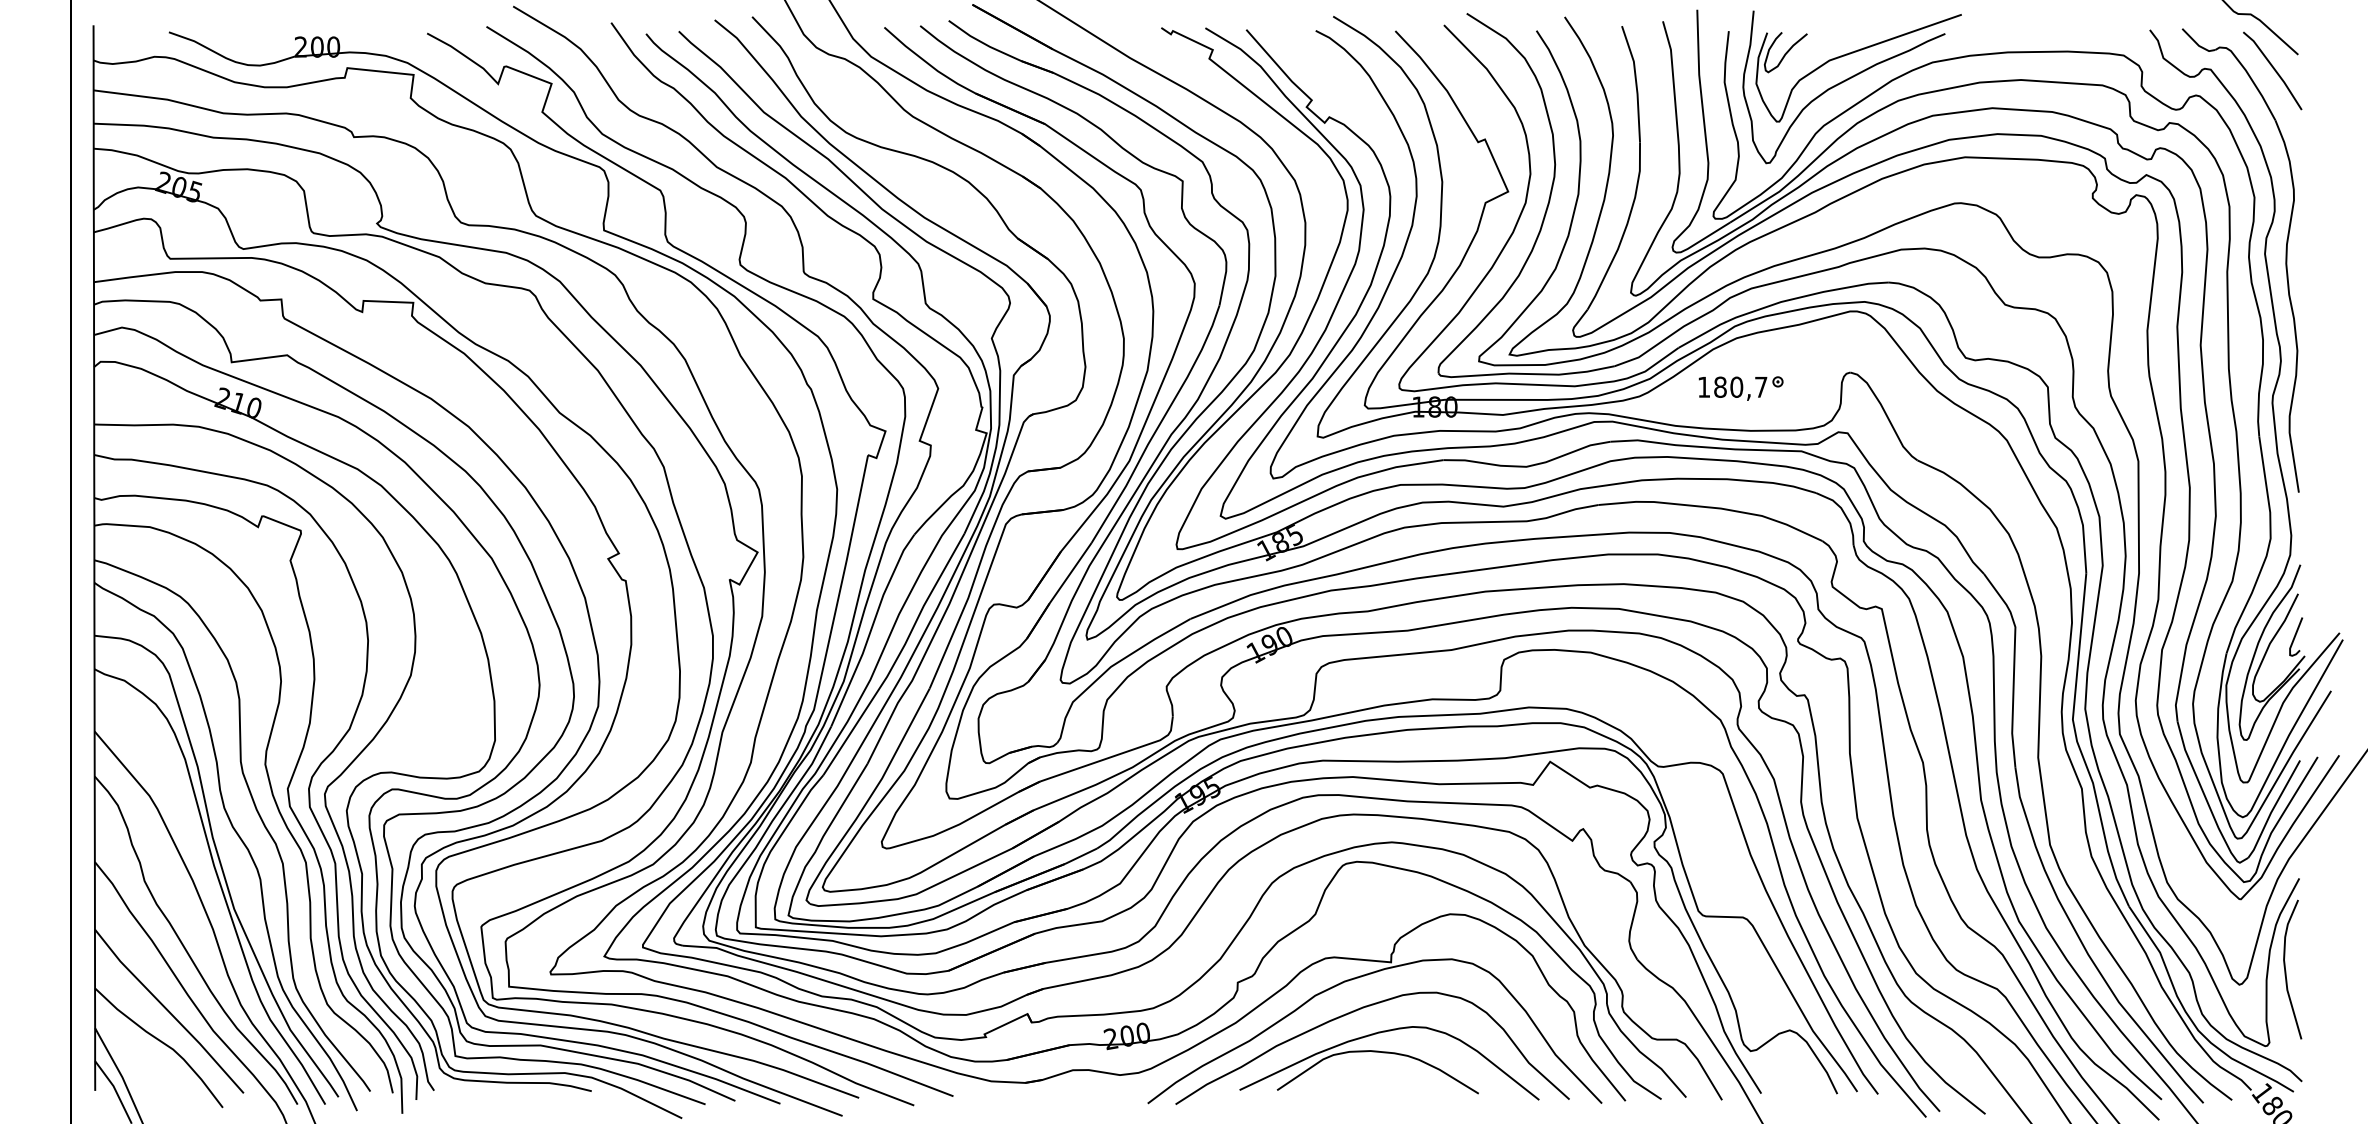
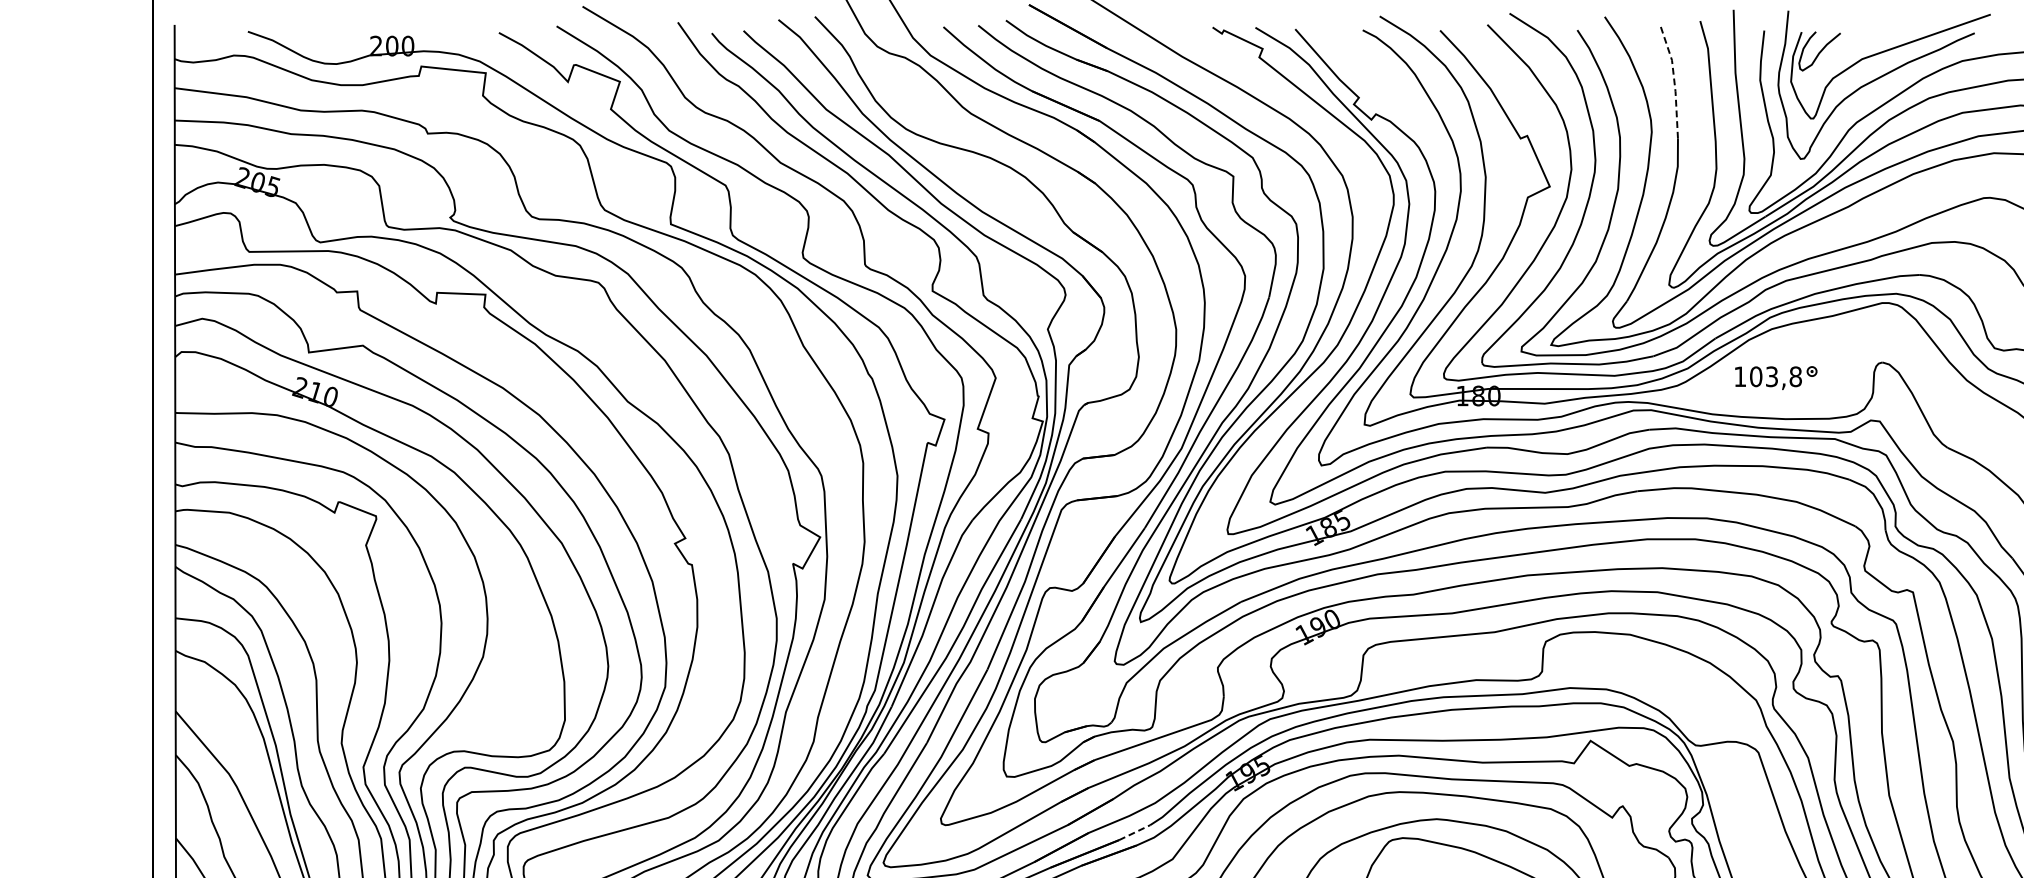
line: (1636, 83) -> (1674, 81), solid -> dashed
text: (1740, 386) -> (1775, 376), 180,7 -> 103,8
line: (1081, 856) -> (1135, 832), solid -> dashed

